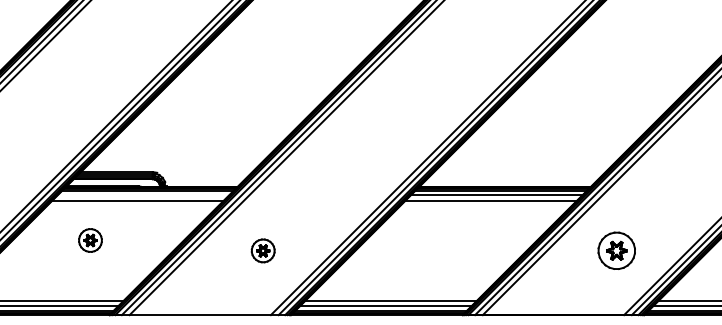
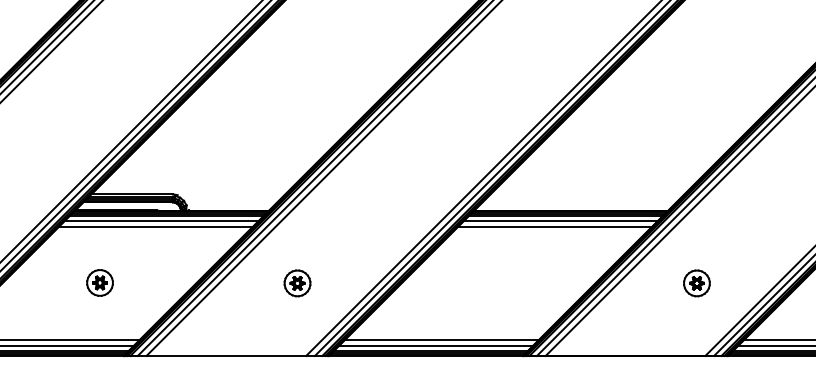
line: (143, 195) -> (162, 220), added
part: (90, 240) -> (100, 282), moved
part: (616, 250) -> (696, 282), size x0.62

